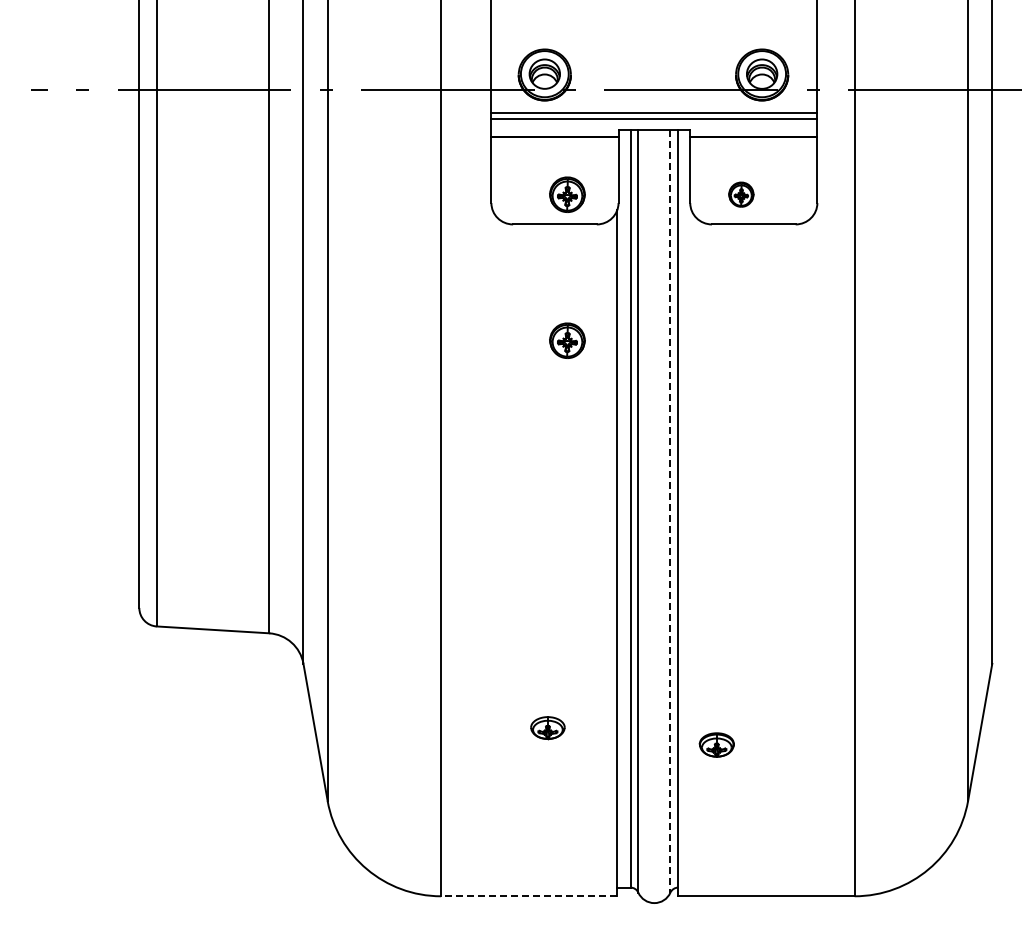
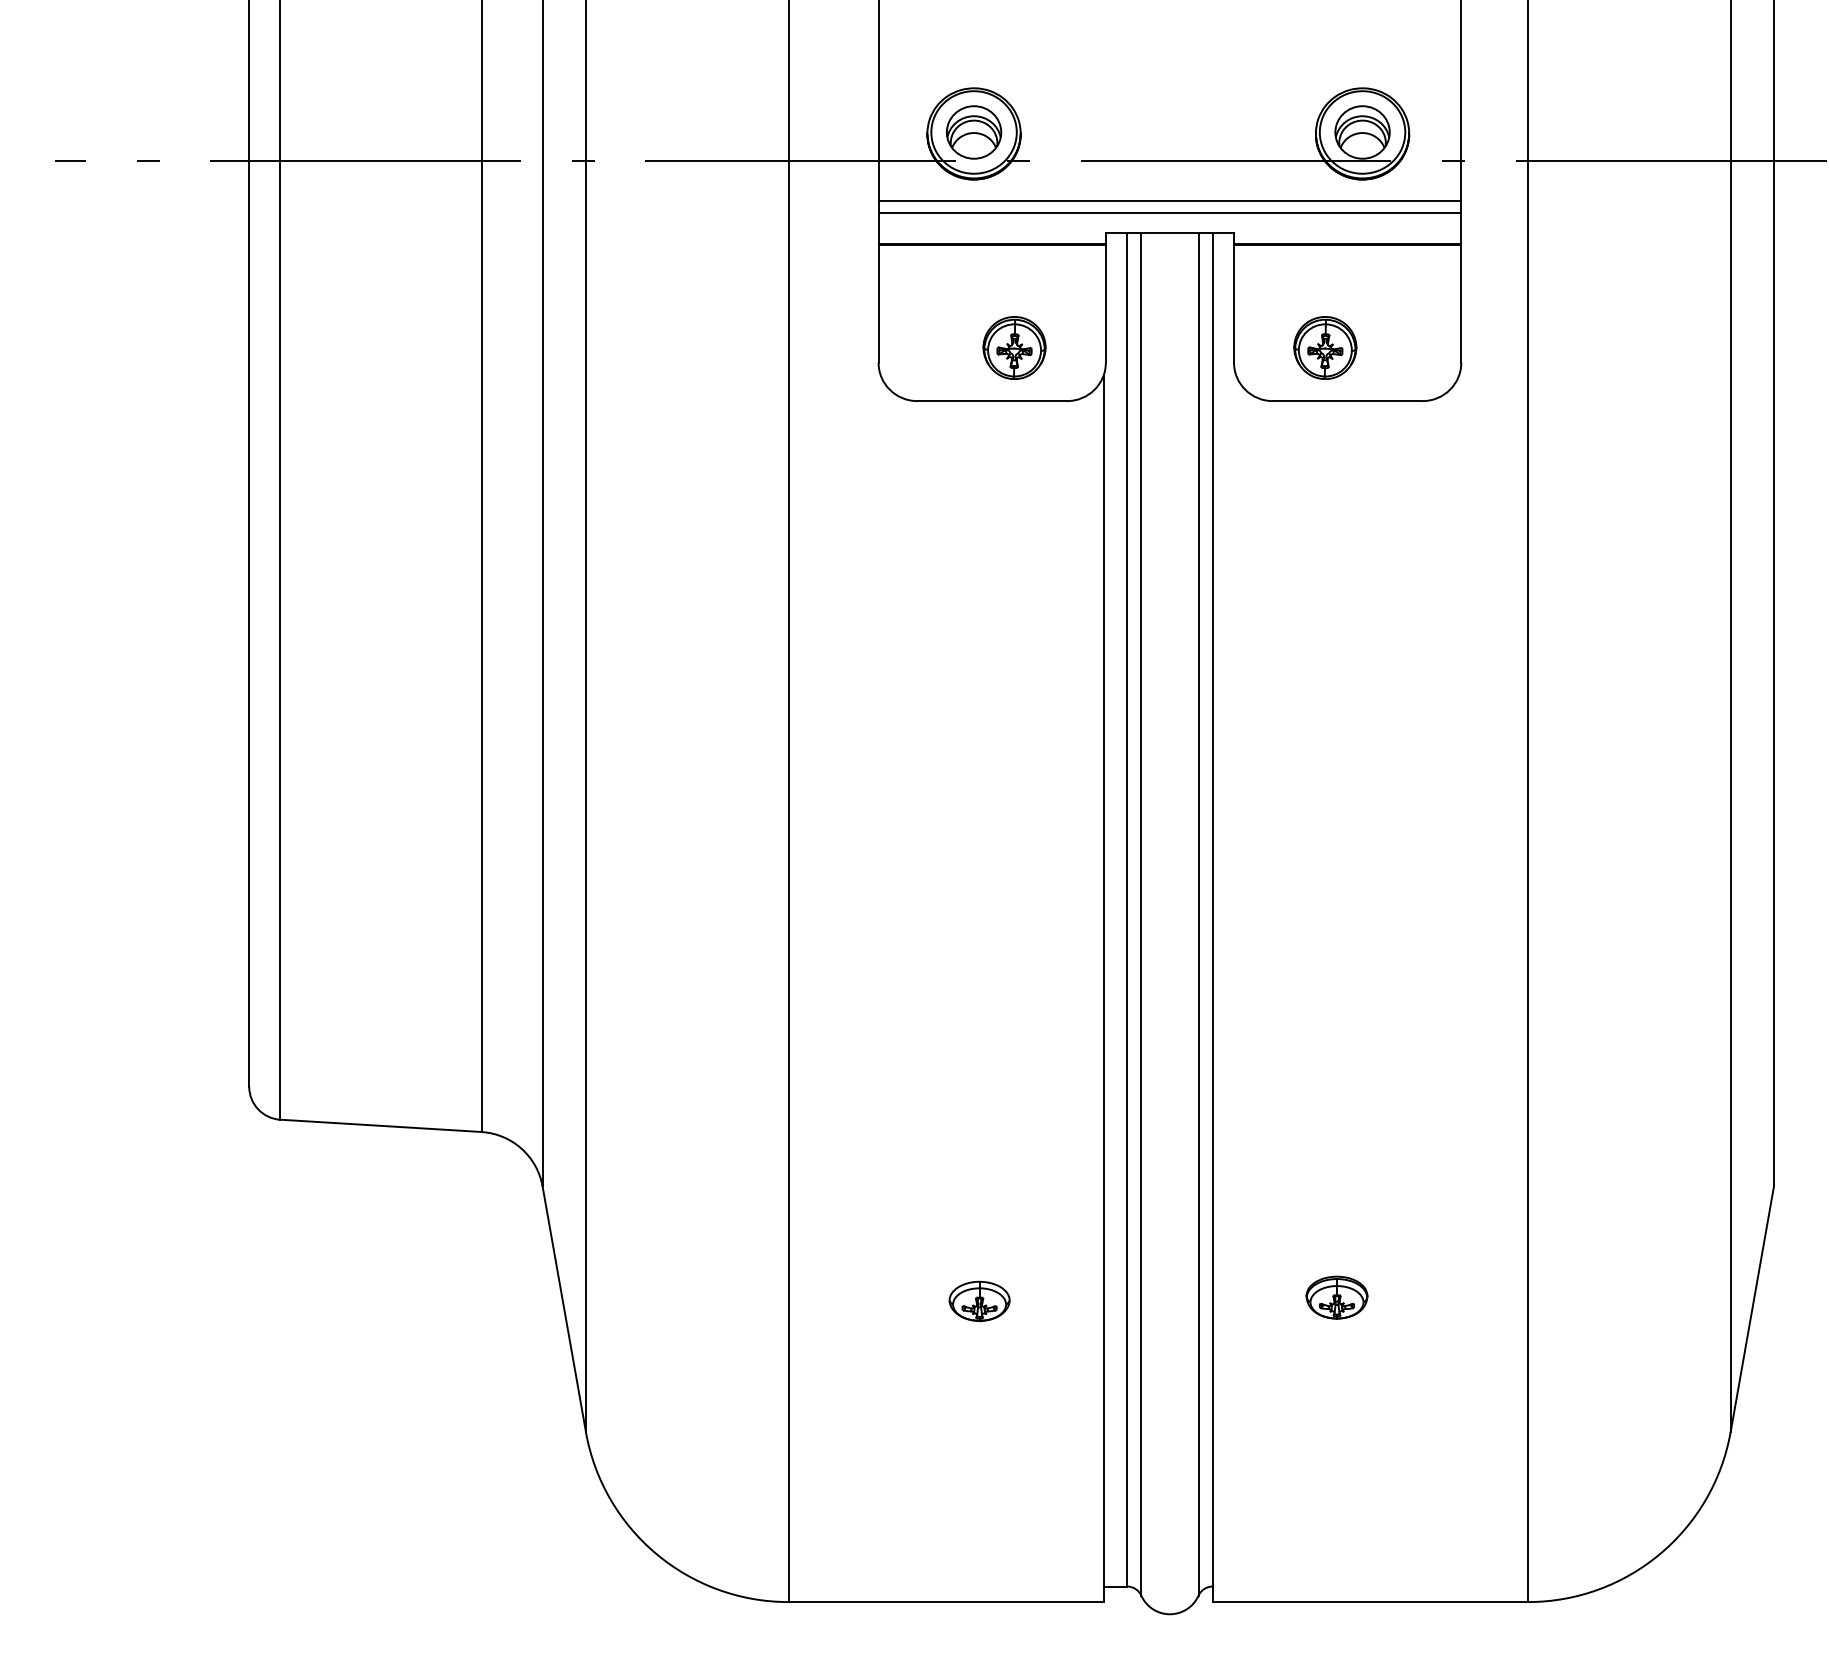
part: (741, 194) -> (1325, 347), size x1.43
part: (567, 340) -> (1014, 608), removed
line: (670, 512) -> (1198, 916), dashed -> solid
part: (716, 744) -> (1336, 1296), moved
line: (528, 896) -> (944, 1602), dashed -> solid

